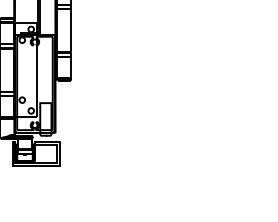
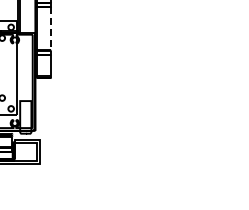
line: (71, 30) -> (51, 28), solid -> dashed

